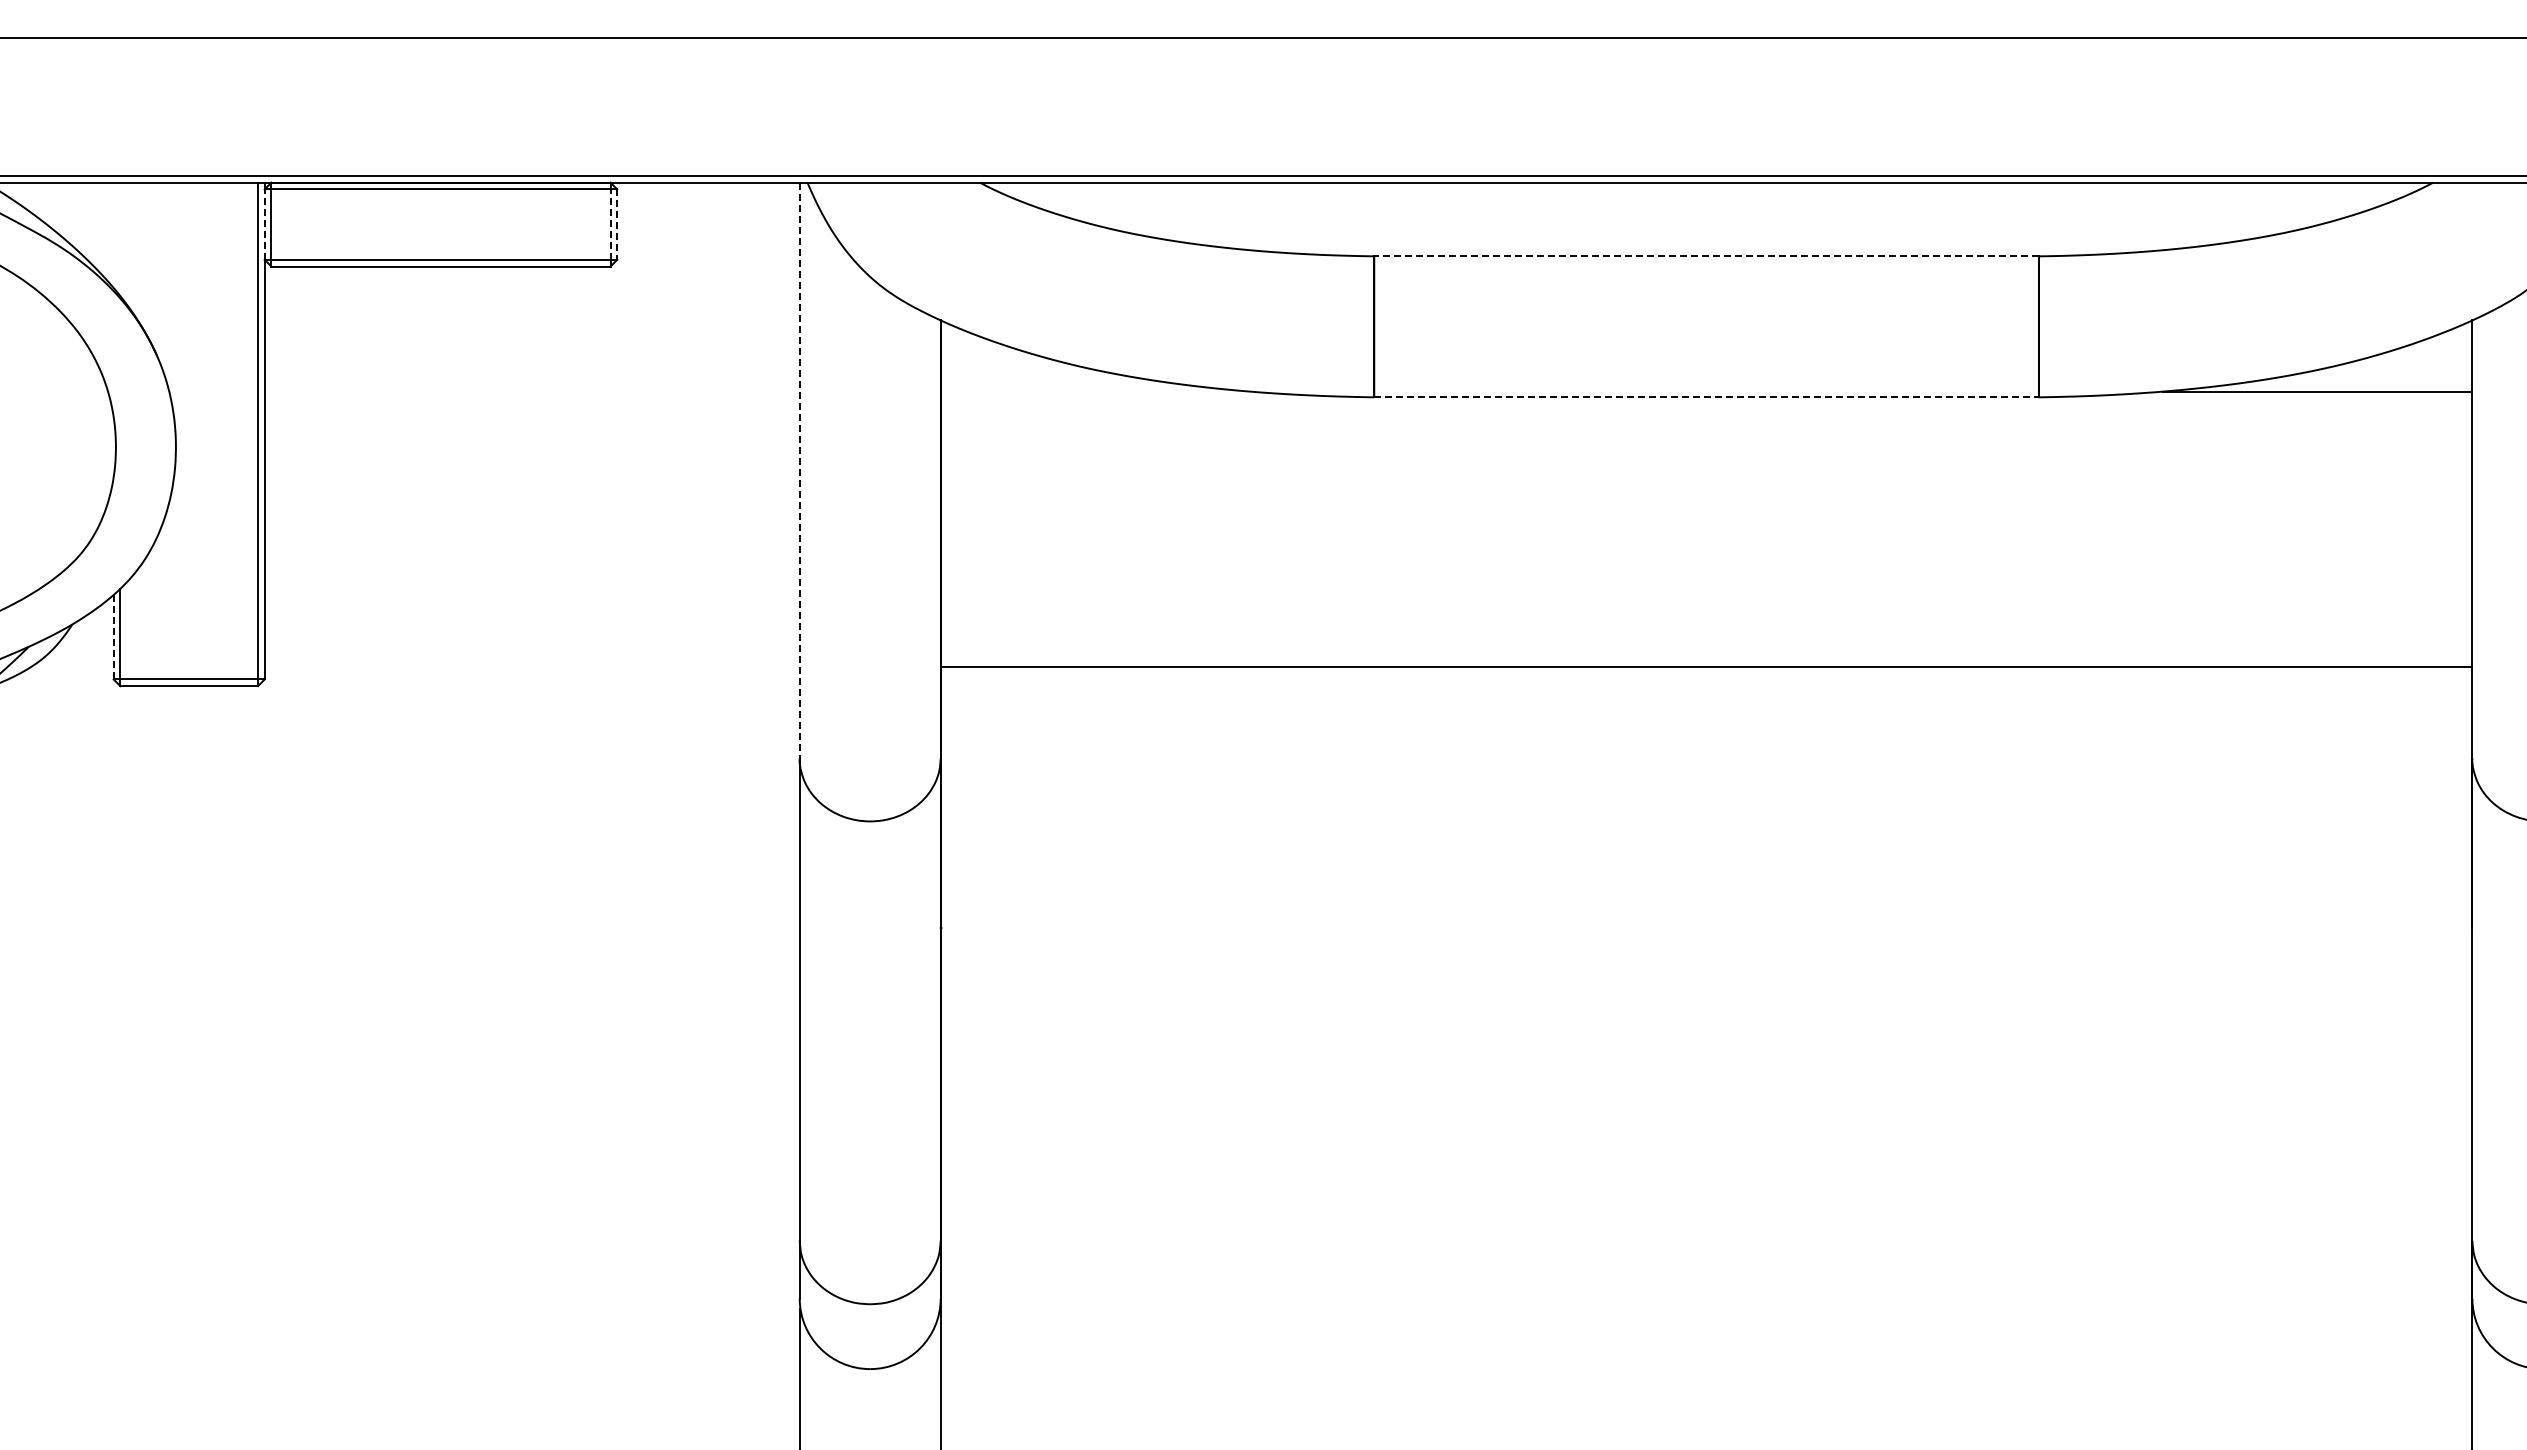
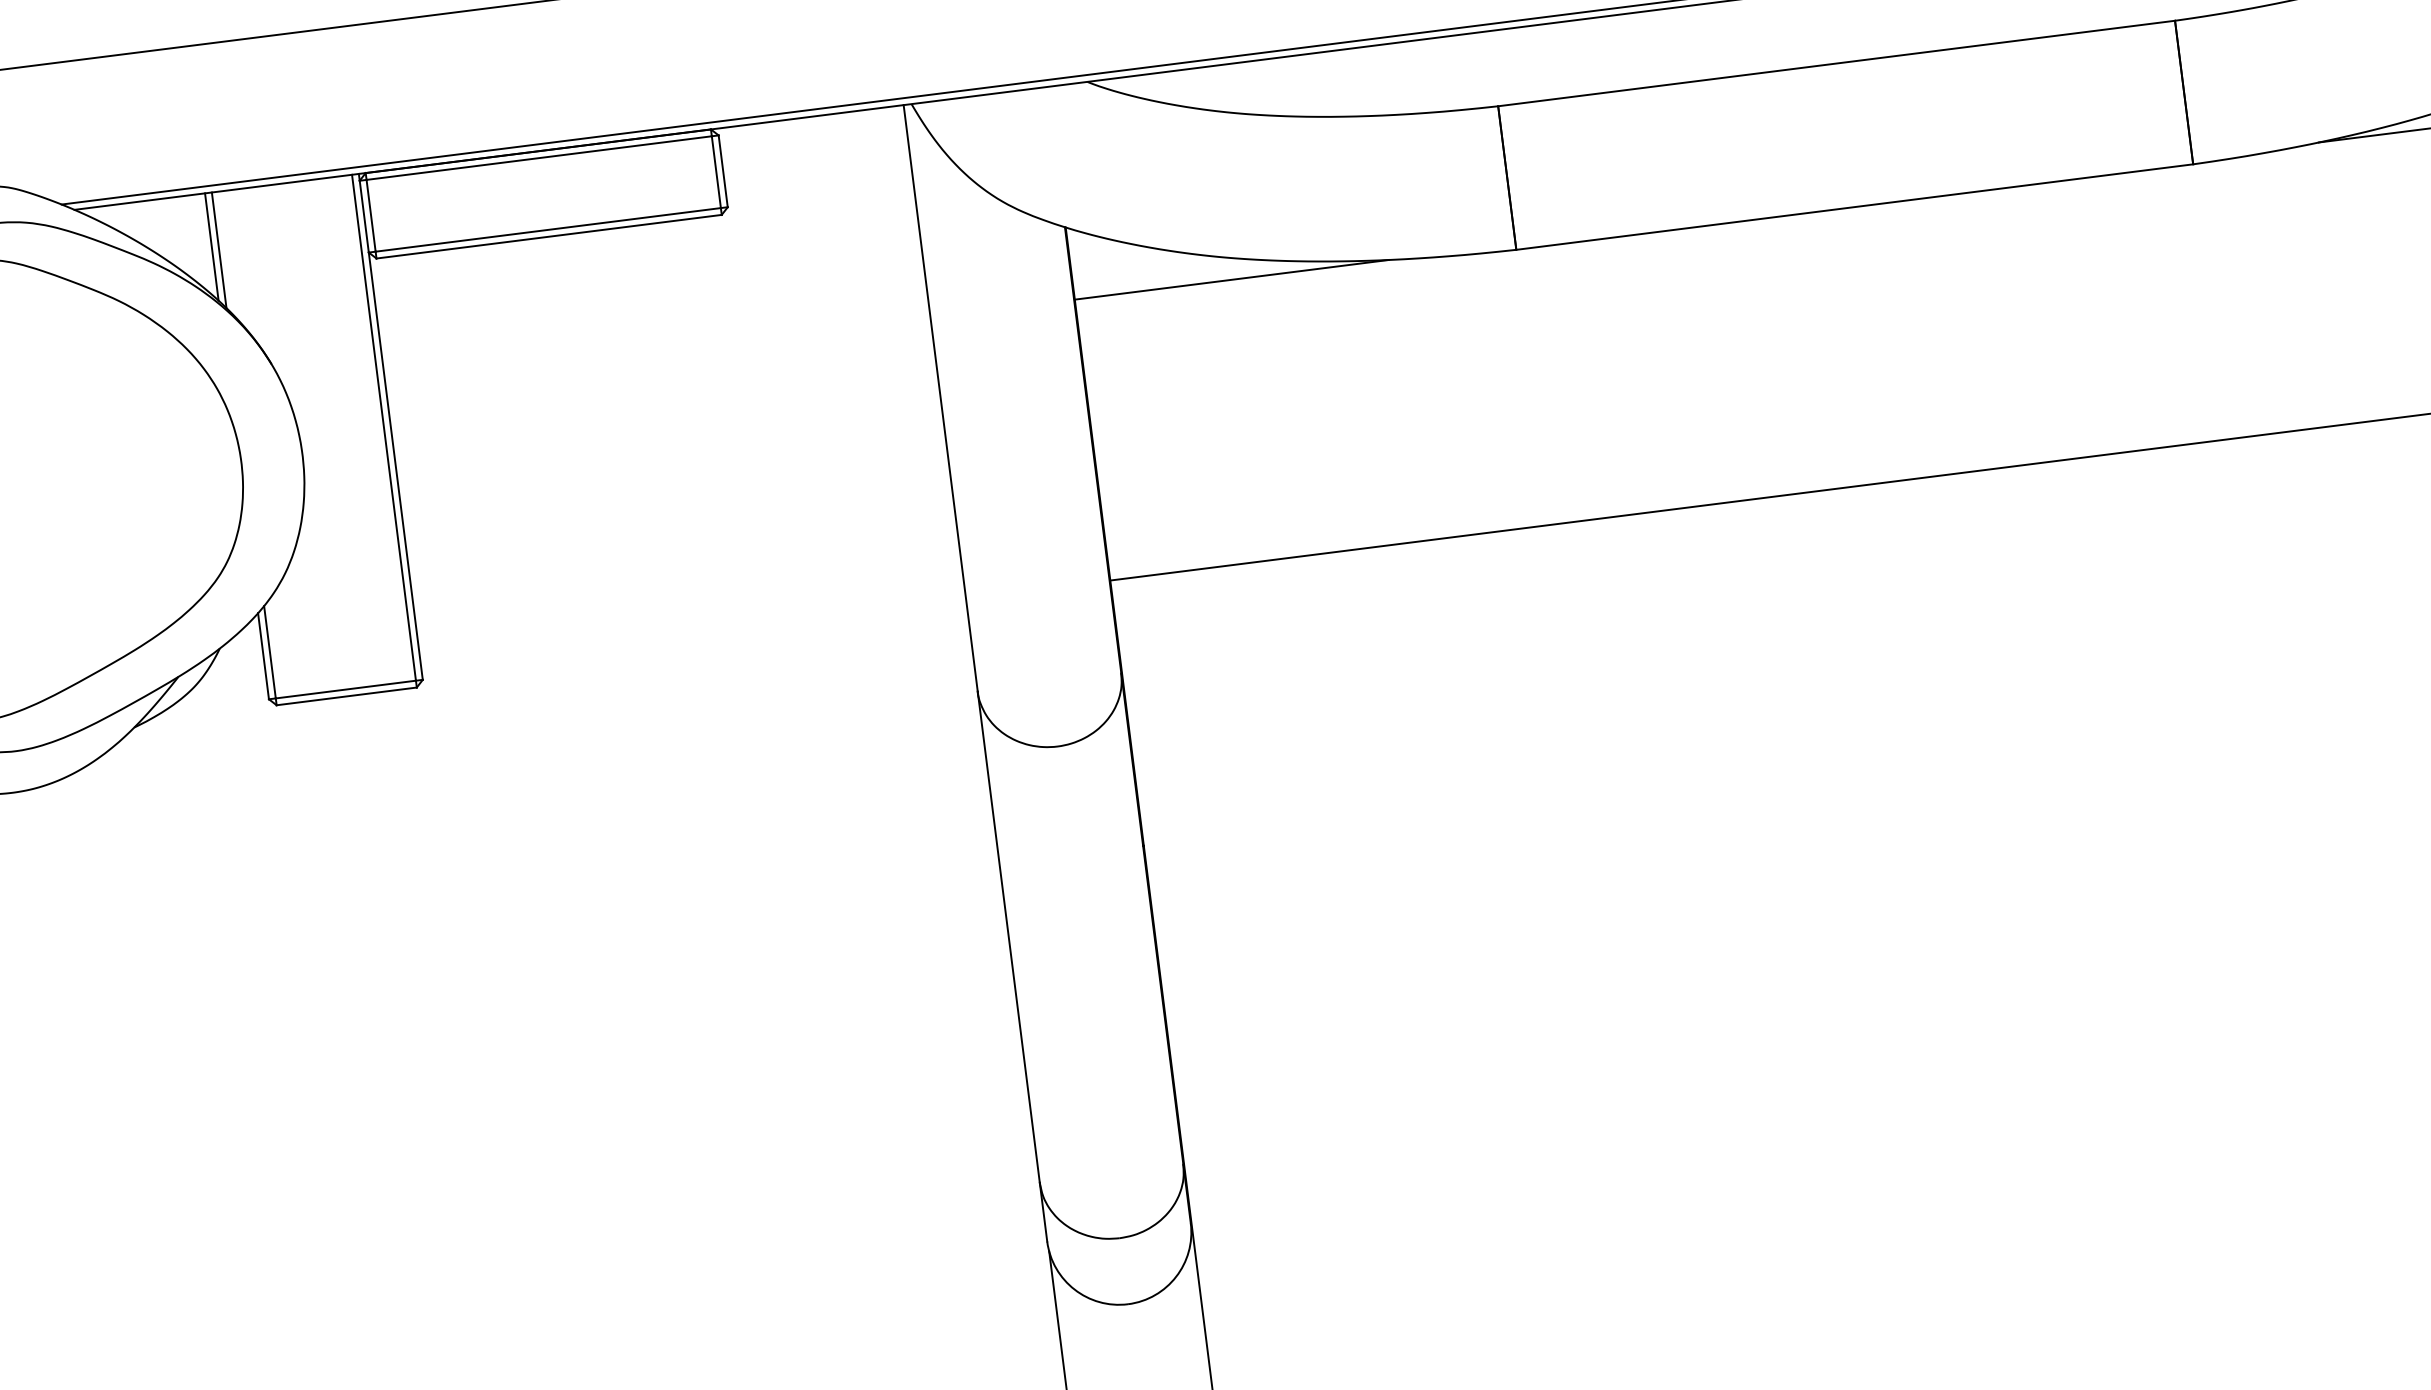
line: (264, 224) -> (364, 216), dashed -> solid
line: (610, 224) -> (716, 172), dashed -> solid
line: (617, 225) -> (723, 172), dashed -> solid
line: (113, 234) -> (211, 246), added
line: (120, 239) -> (219, 250), added
line: (1706, 256) -> (1836, 63), dashed -> solid
line: (1095, 391) -> (1231, 279), added
line: (1707, 397) -> (1855, 207), dashed -> solid
line: (799, 470) -> (940, 398), dashed -> solid
line: (113, 636) -> (263, 655), dashed -> solid

